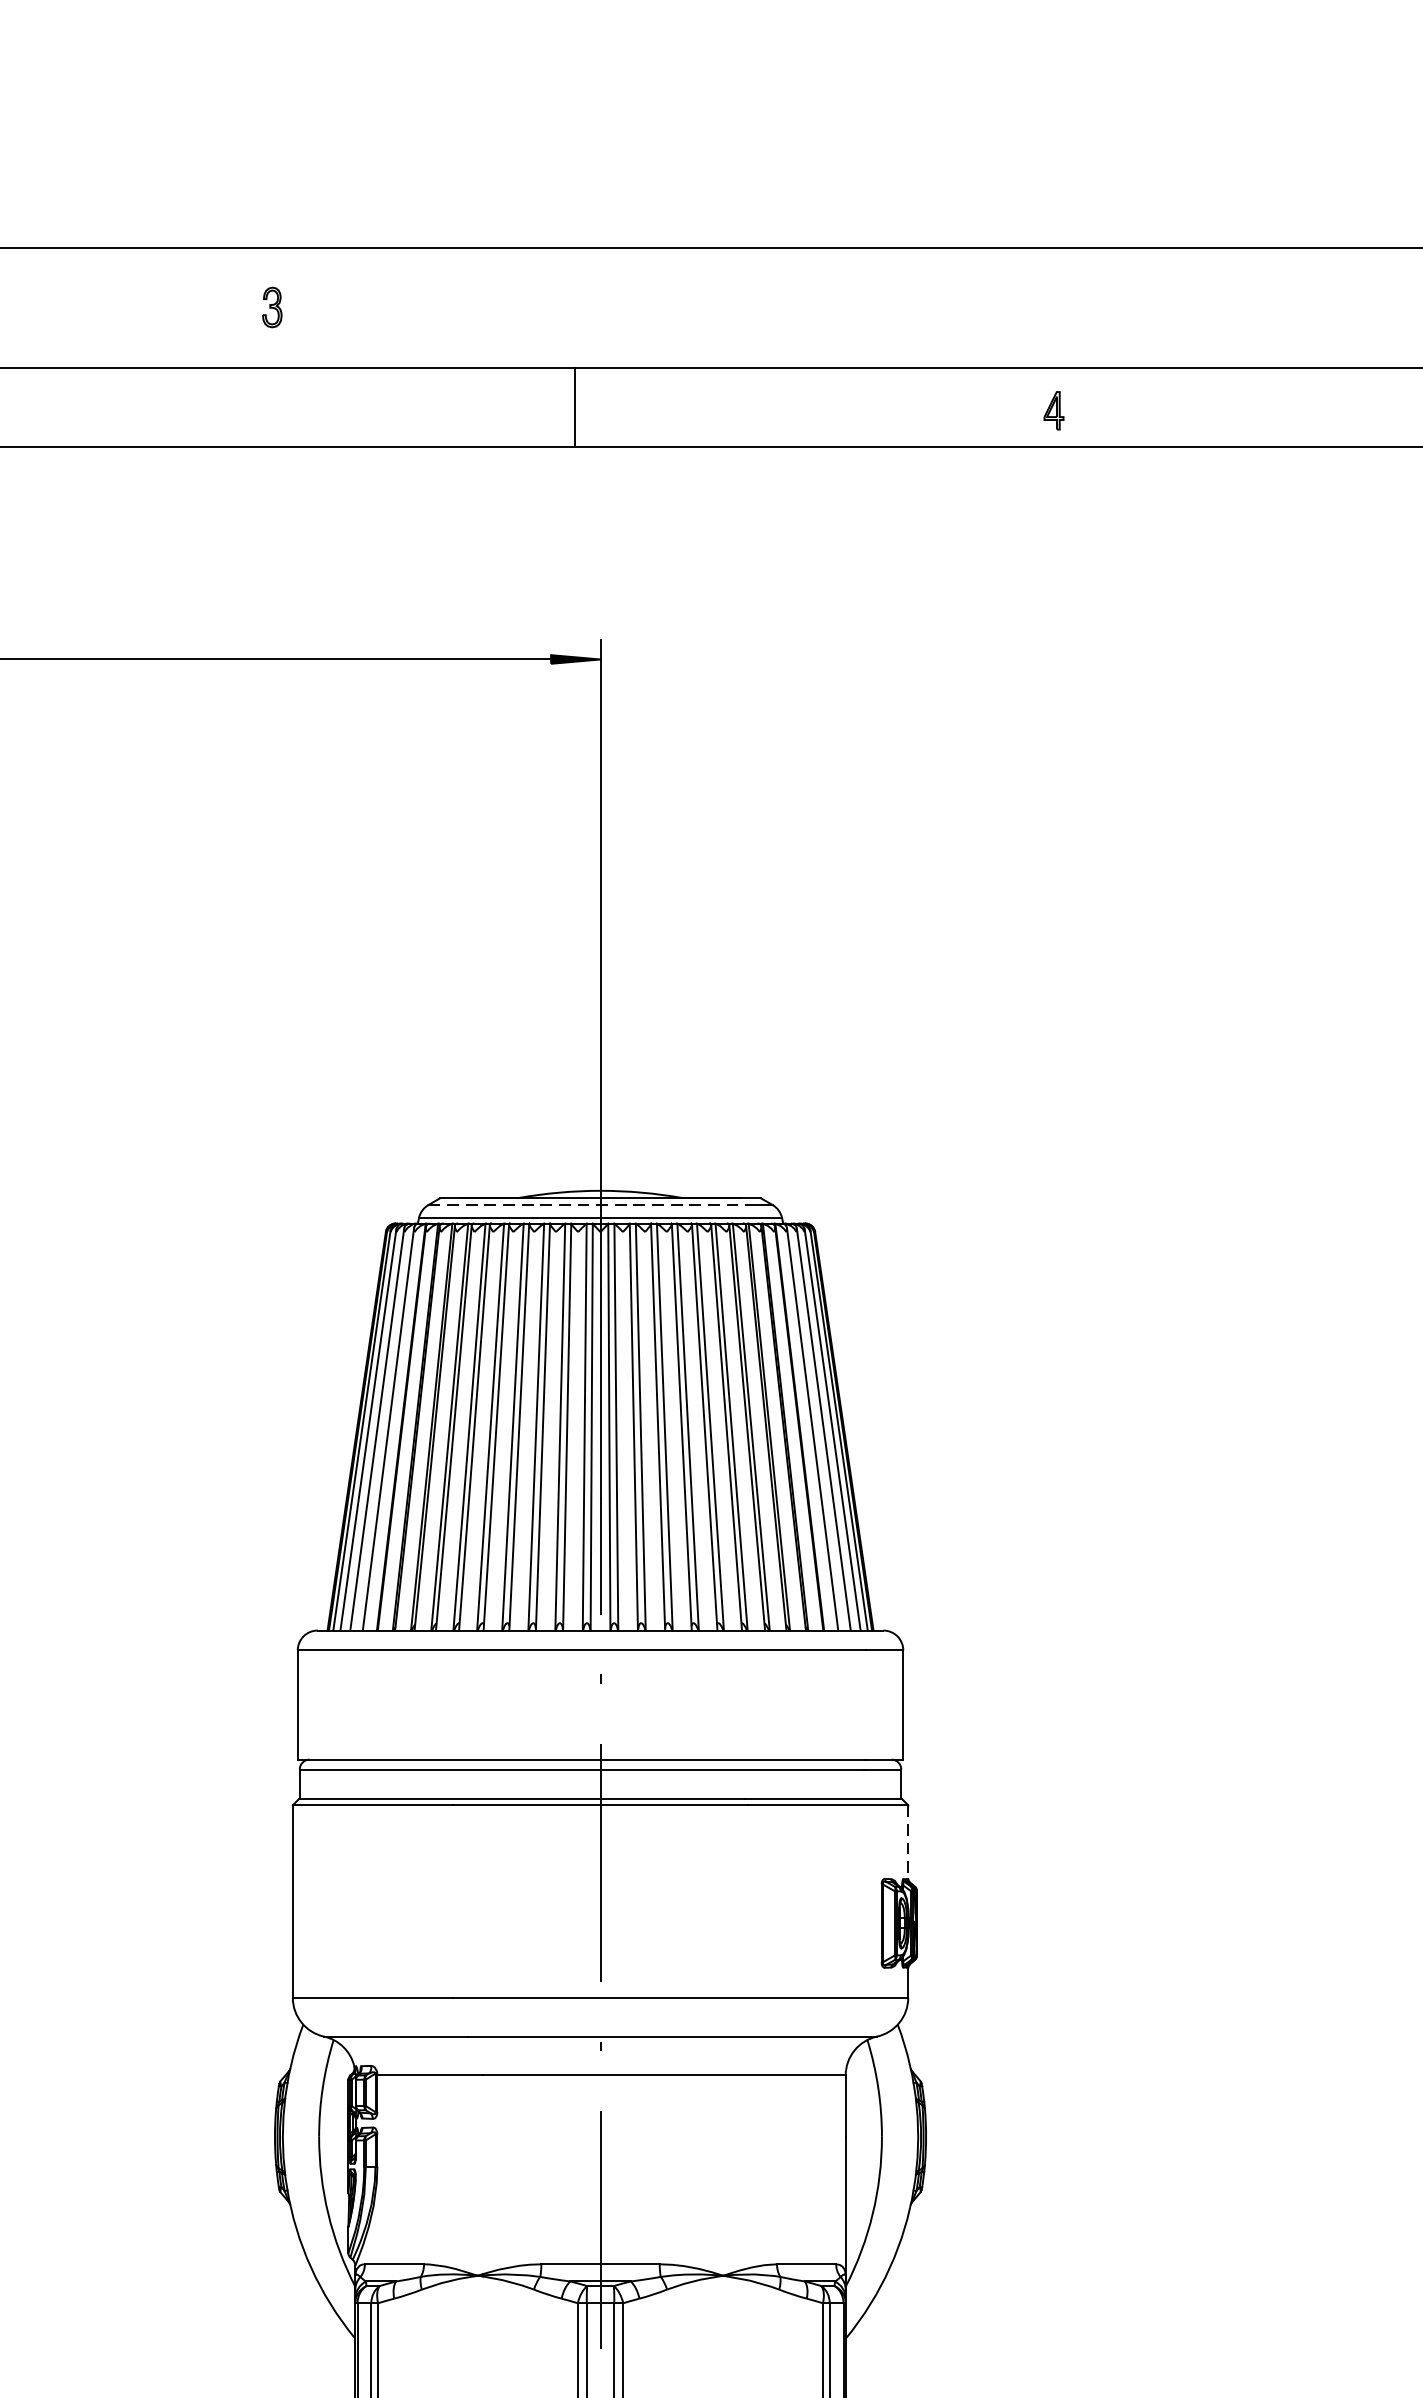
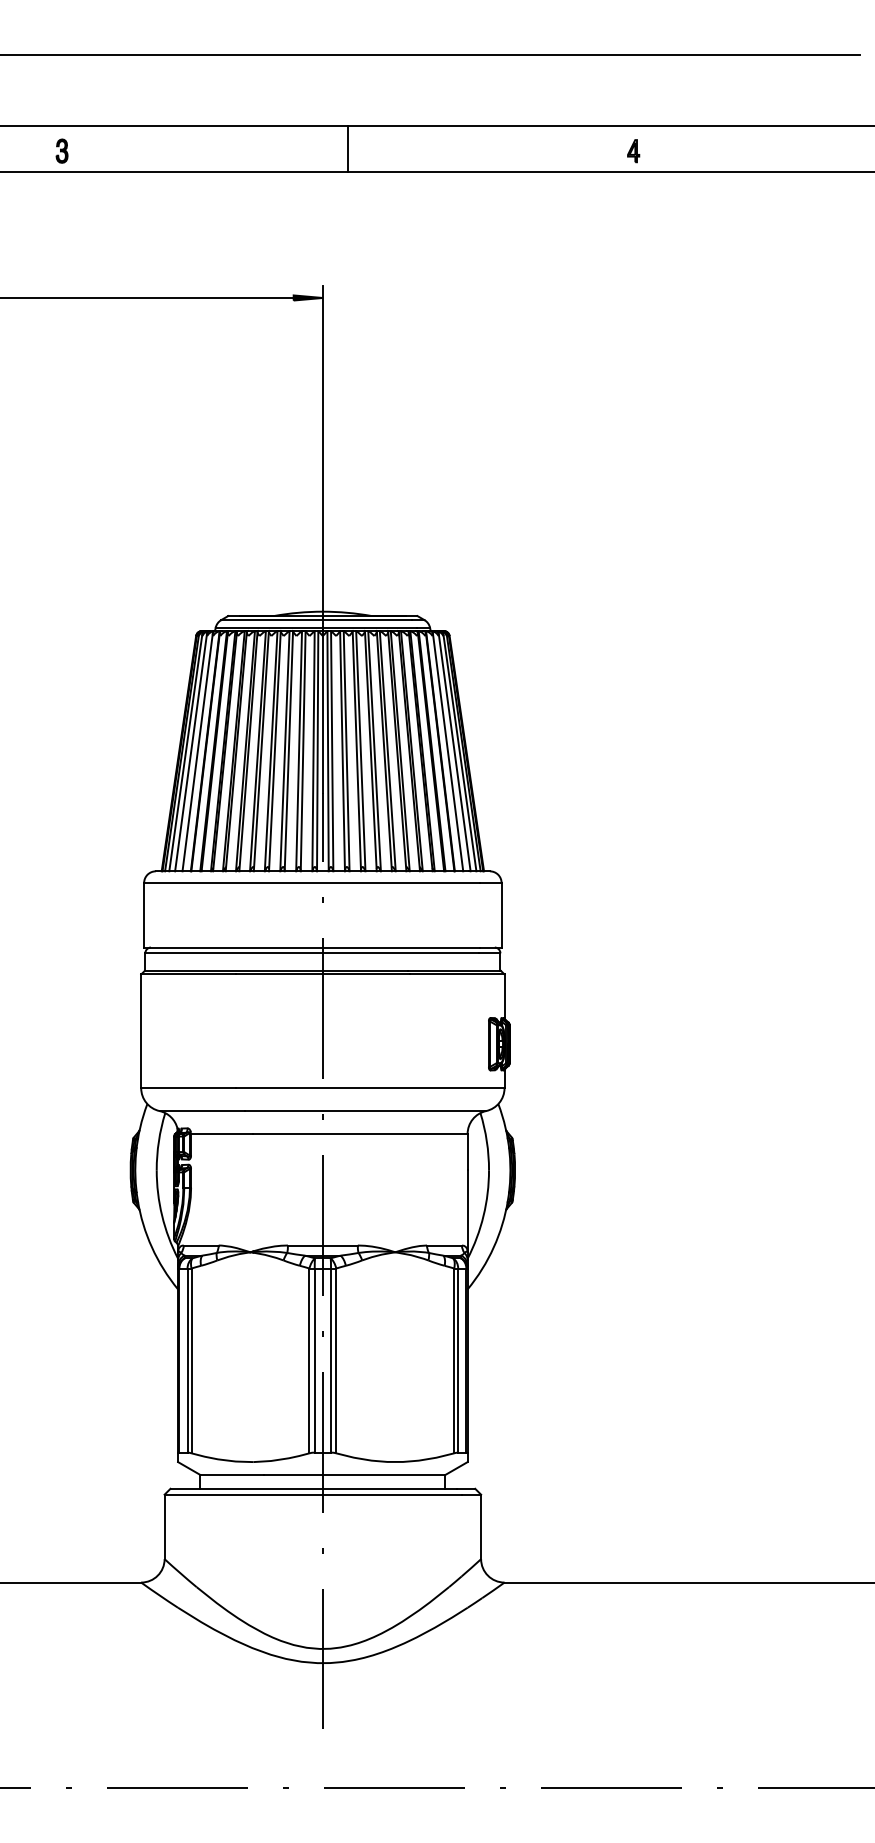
part: (271, 306) -> (61, 150), moved
line: (574, 406) -> (347, 148), moved
part: (1053, 411) -> (633, 151), moved
line: (591, 1205) -> (317, 620), dashed -> solid
line: (908, 1844) -> (504, 997), dashed -> solid

